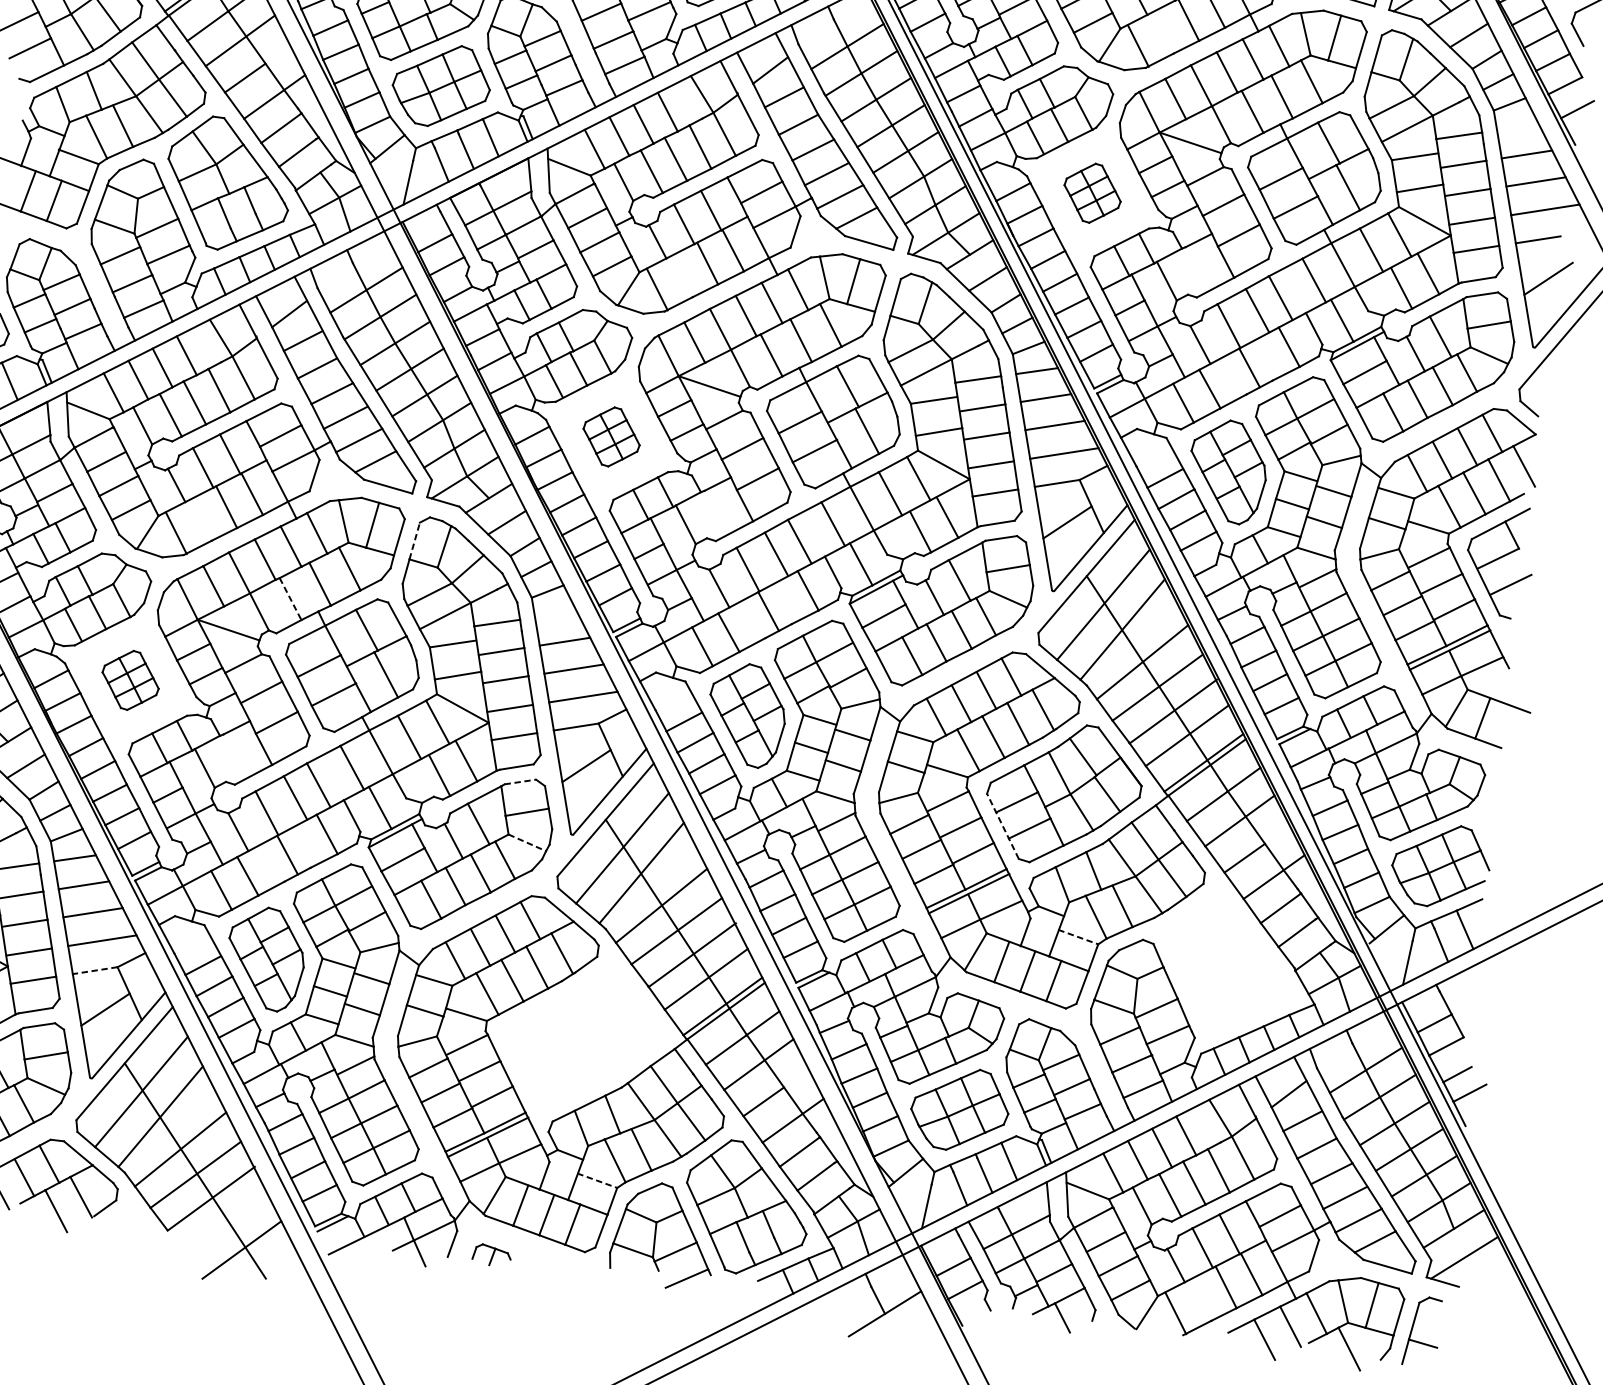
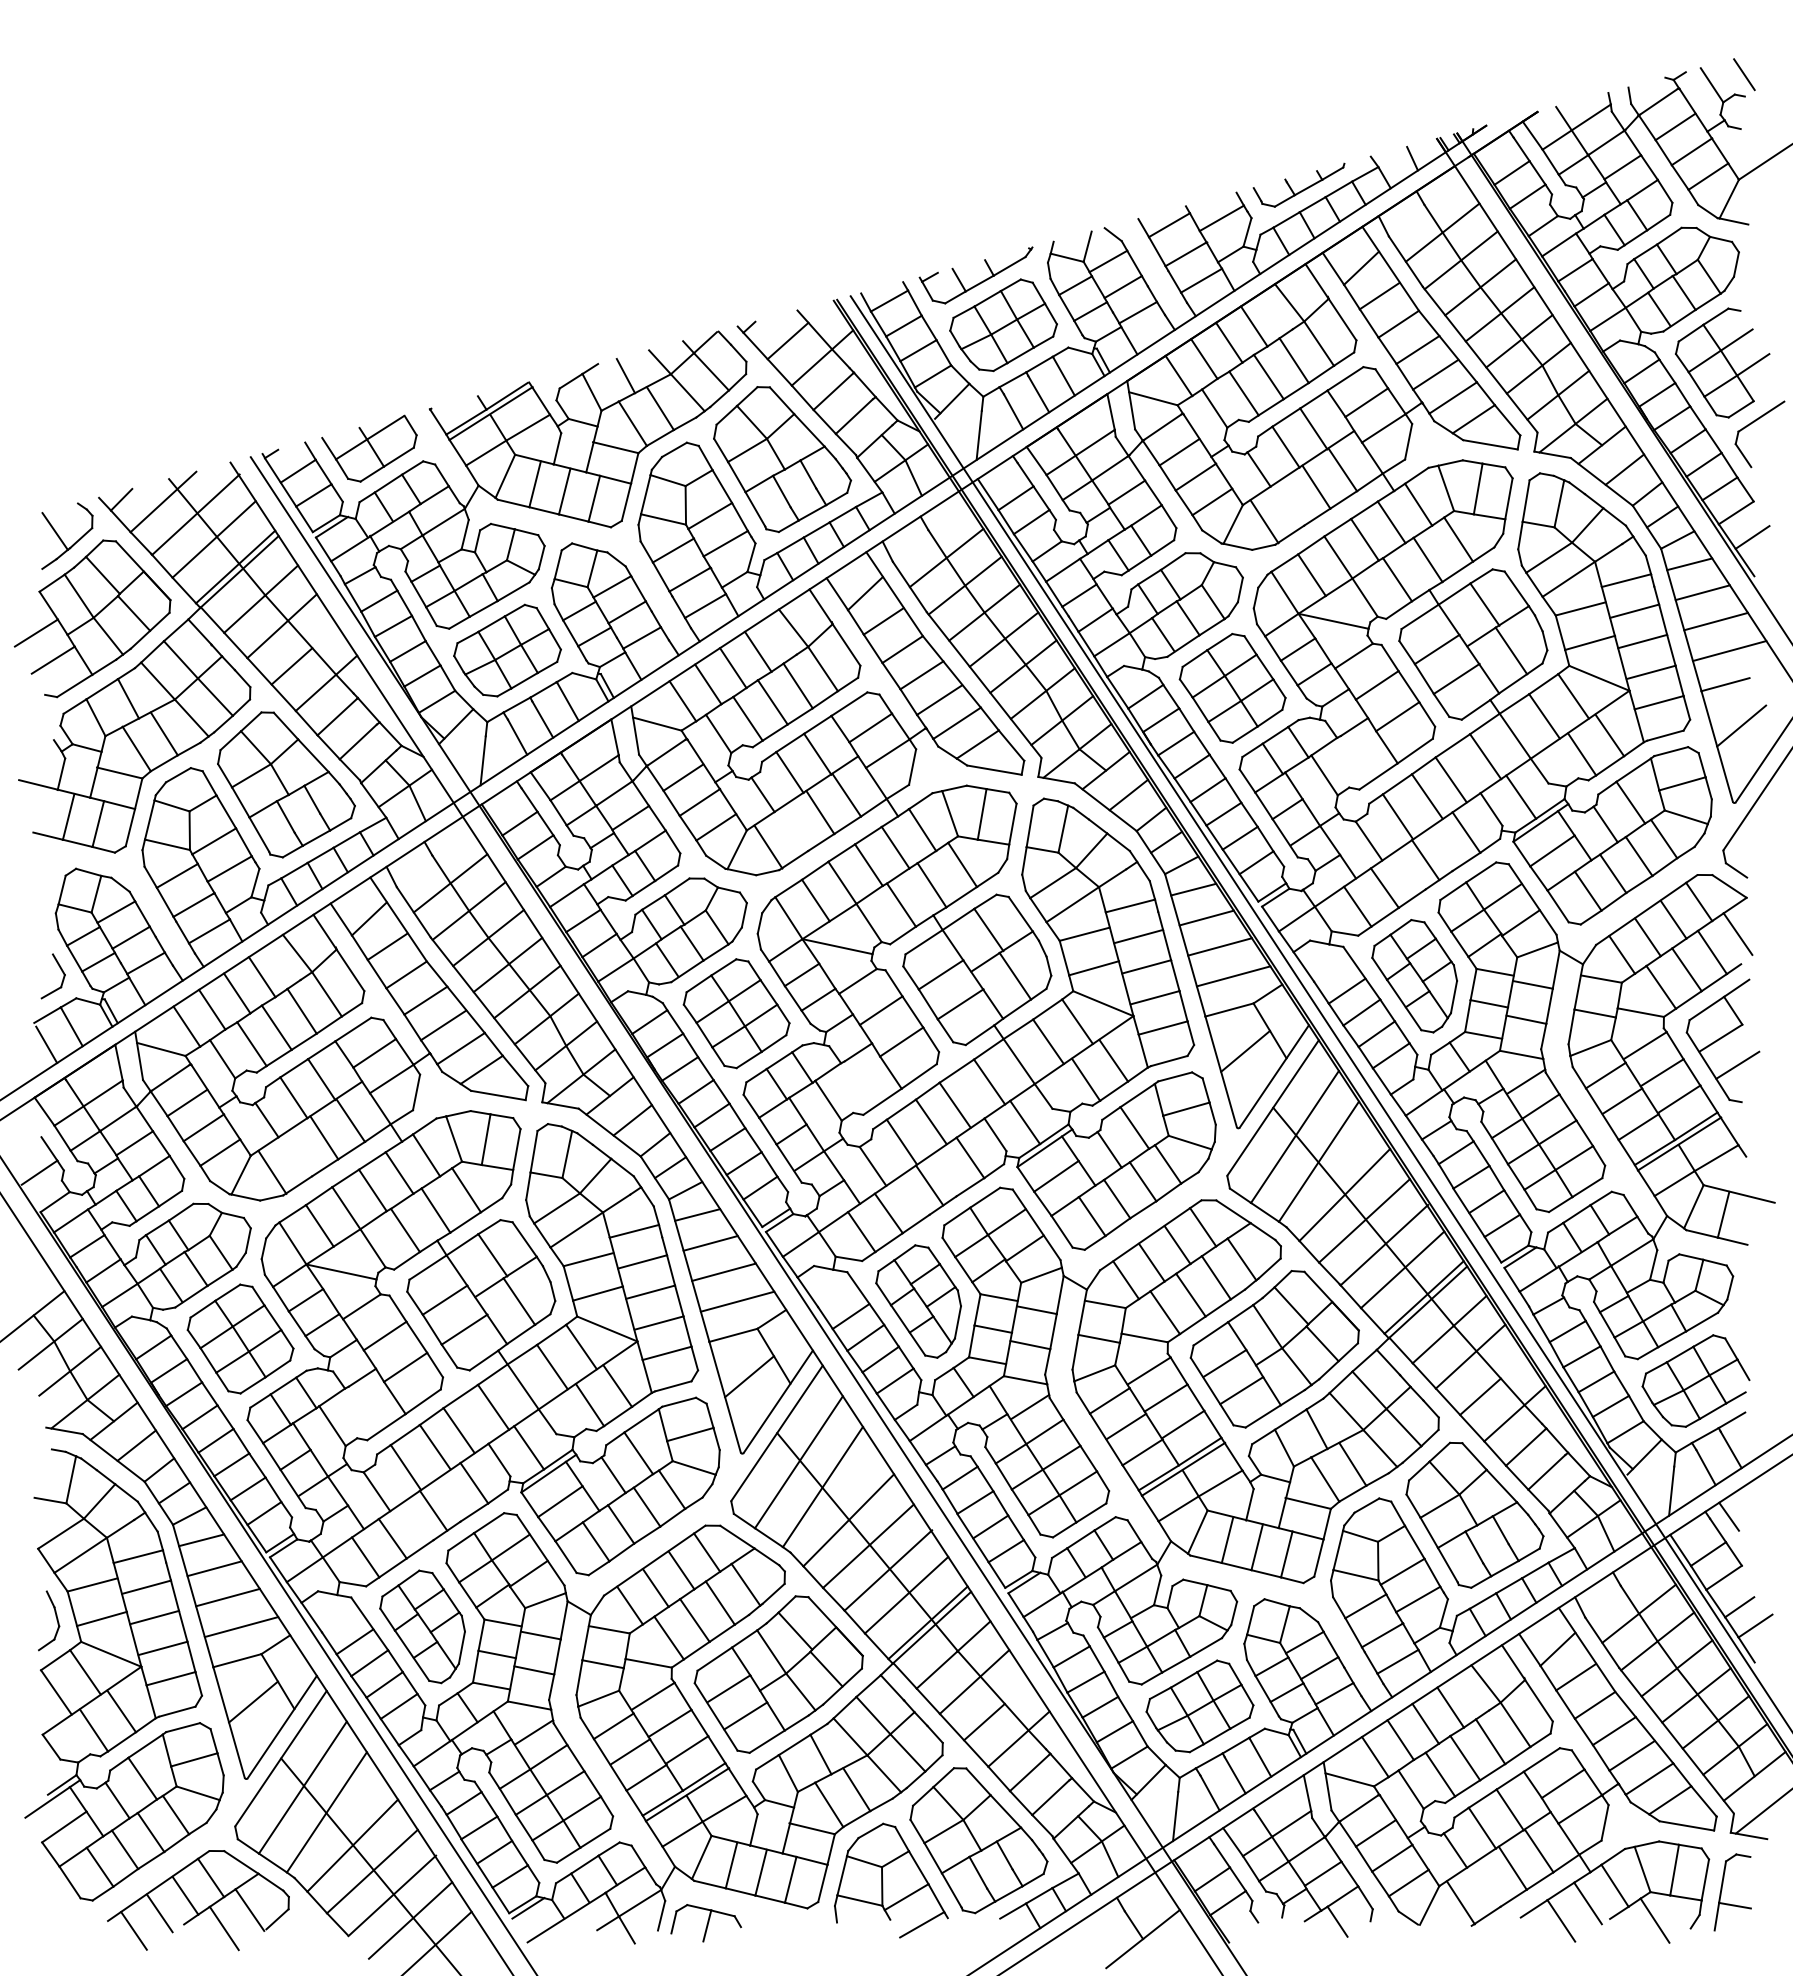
line: (1517, 127) -> (1689, 564), added
part: (1092, 193) -> (1232, 688), size x1.67
part: (611, 436) -> (736, 1013), size x1.67
line: (415, 540) -> (534, 1151), dashed -> solid
line: (290, 599) -> (405, 1230), dashed -> solid
line: (555, 614) -> (697, 1214), added
part: (130, 679) -> (240, 1338), size x1.67
line: (520, 782) -> (679, 1402), dashed -> solid
line: (1003, 826) -> (1212, 1391), dashed -> solid
line: (527, 842) -> (694, 1467), dashed -> solid
line: (1078, 937) -> (1308, 1503), dashed -> solid
part: (1227, 963) -> (1474, 1514), added
line: (95, 970) -> (237, 1660), dashed -> solid
line: (1457, 991) -> (1729, 1516), added
part: (582, 1037) -> (778, 1674), added
line: (597, 1180) -> (812, 1828), dashed -> solid
line: (225, 1222) -> (410, 1920), added
part: (491, 1255) -> (705, 1923), size x1.67

